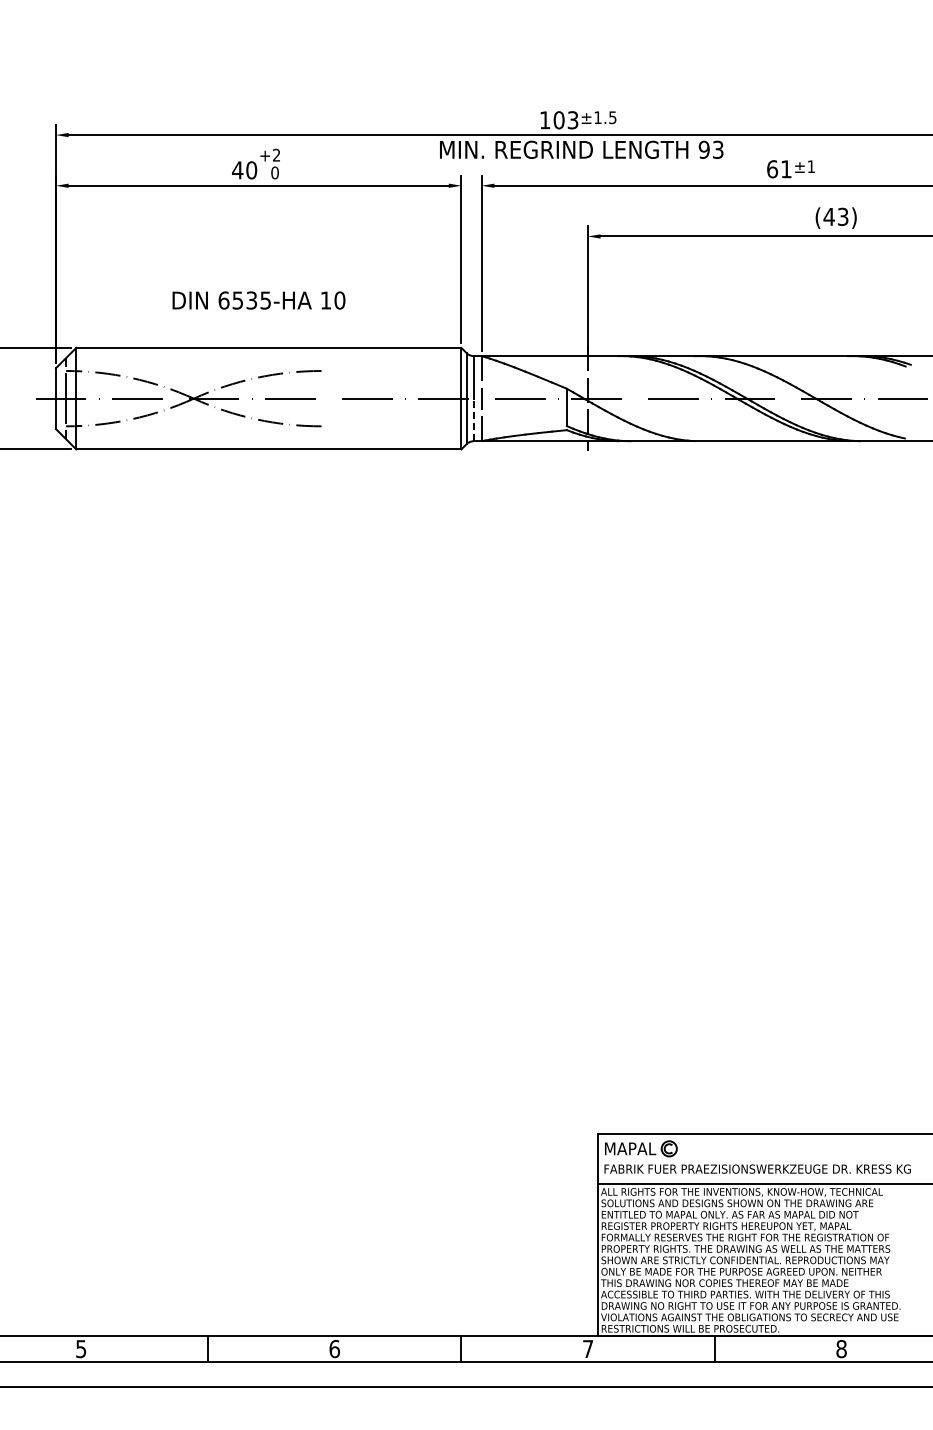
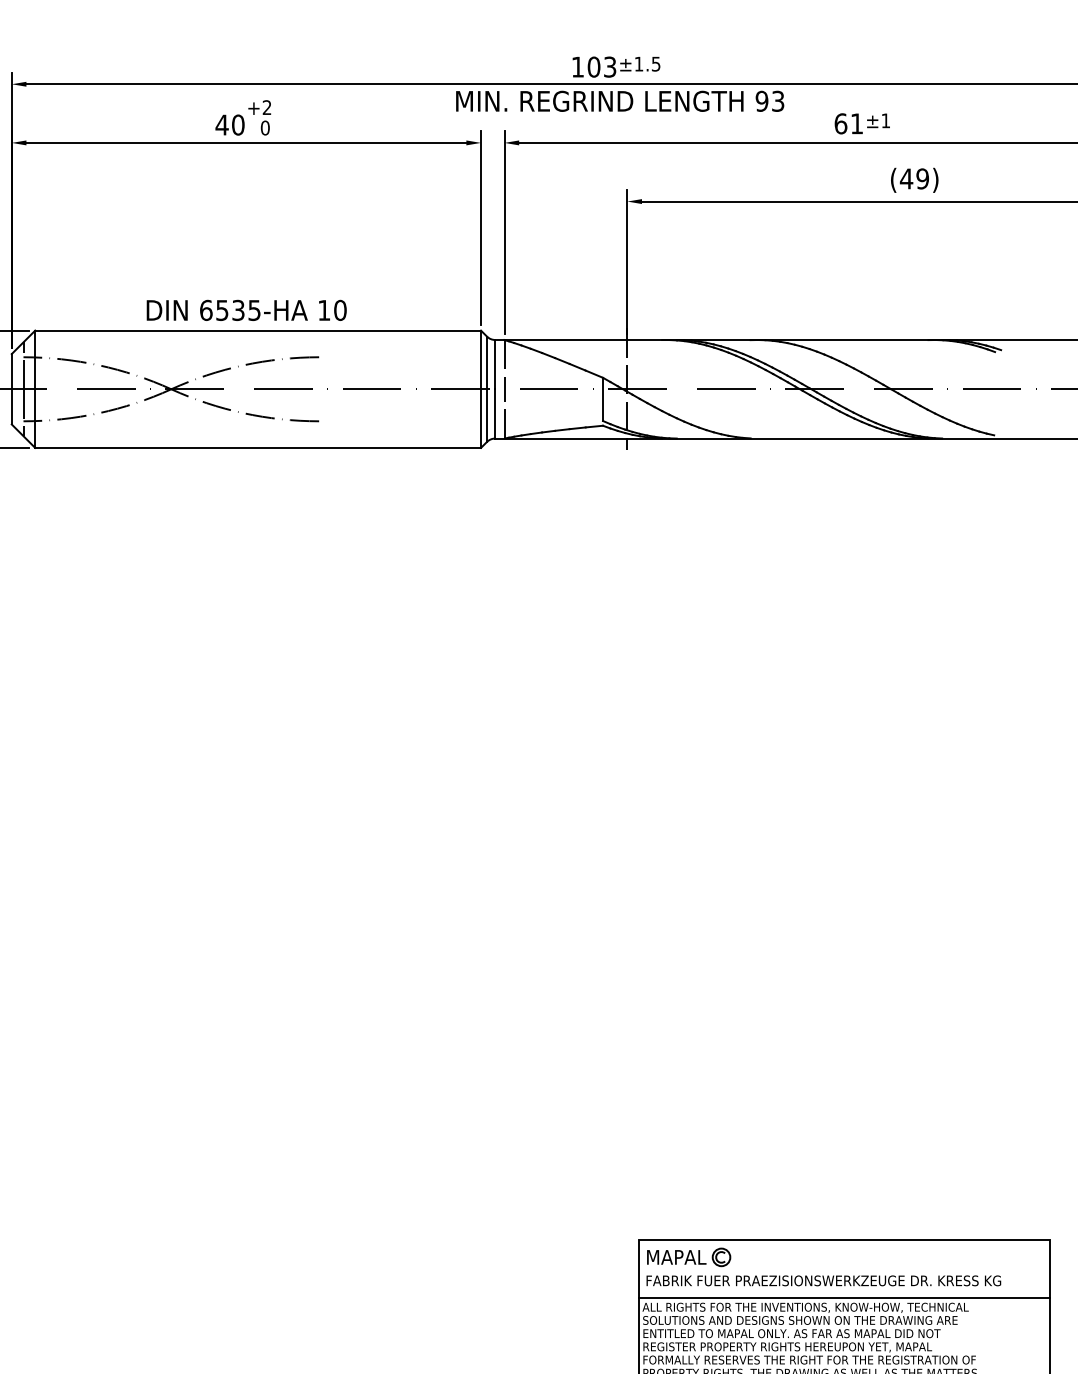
text: (842, 216) -> (921, 178), (43) -> (49)
text: (258, 300) -> (246, 310), moved
line: (473, 419) -> (494, 413), dashed -> solid

